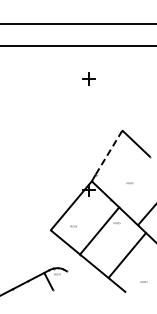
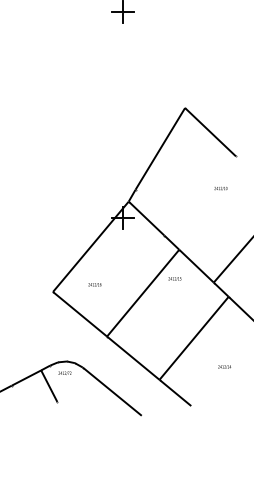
line: (109, 152) -> (161, 148), dashed -> solid
text: (129, 182) -> (220, 187), moved
text: (143, 281) -> (223, 365), moved
line: (82, 284) -> (111, 391), added

